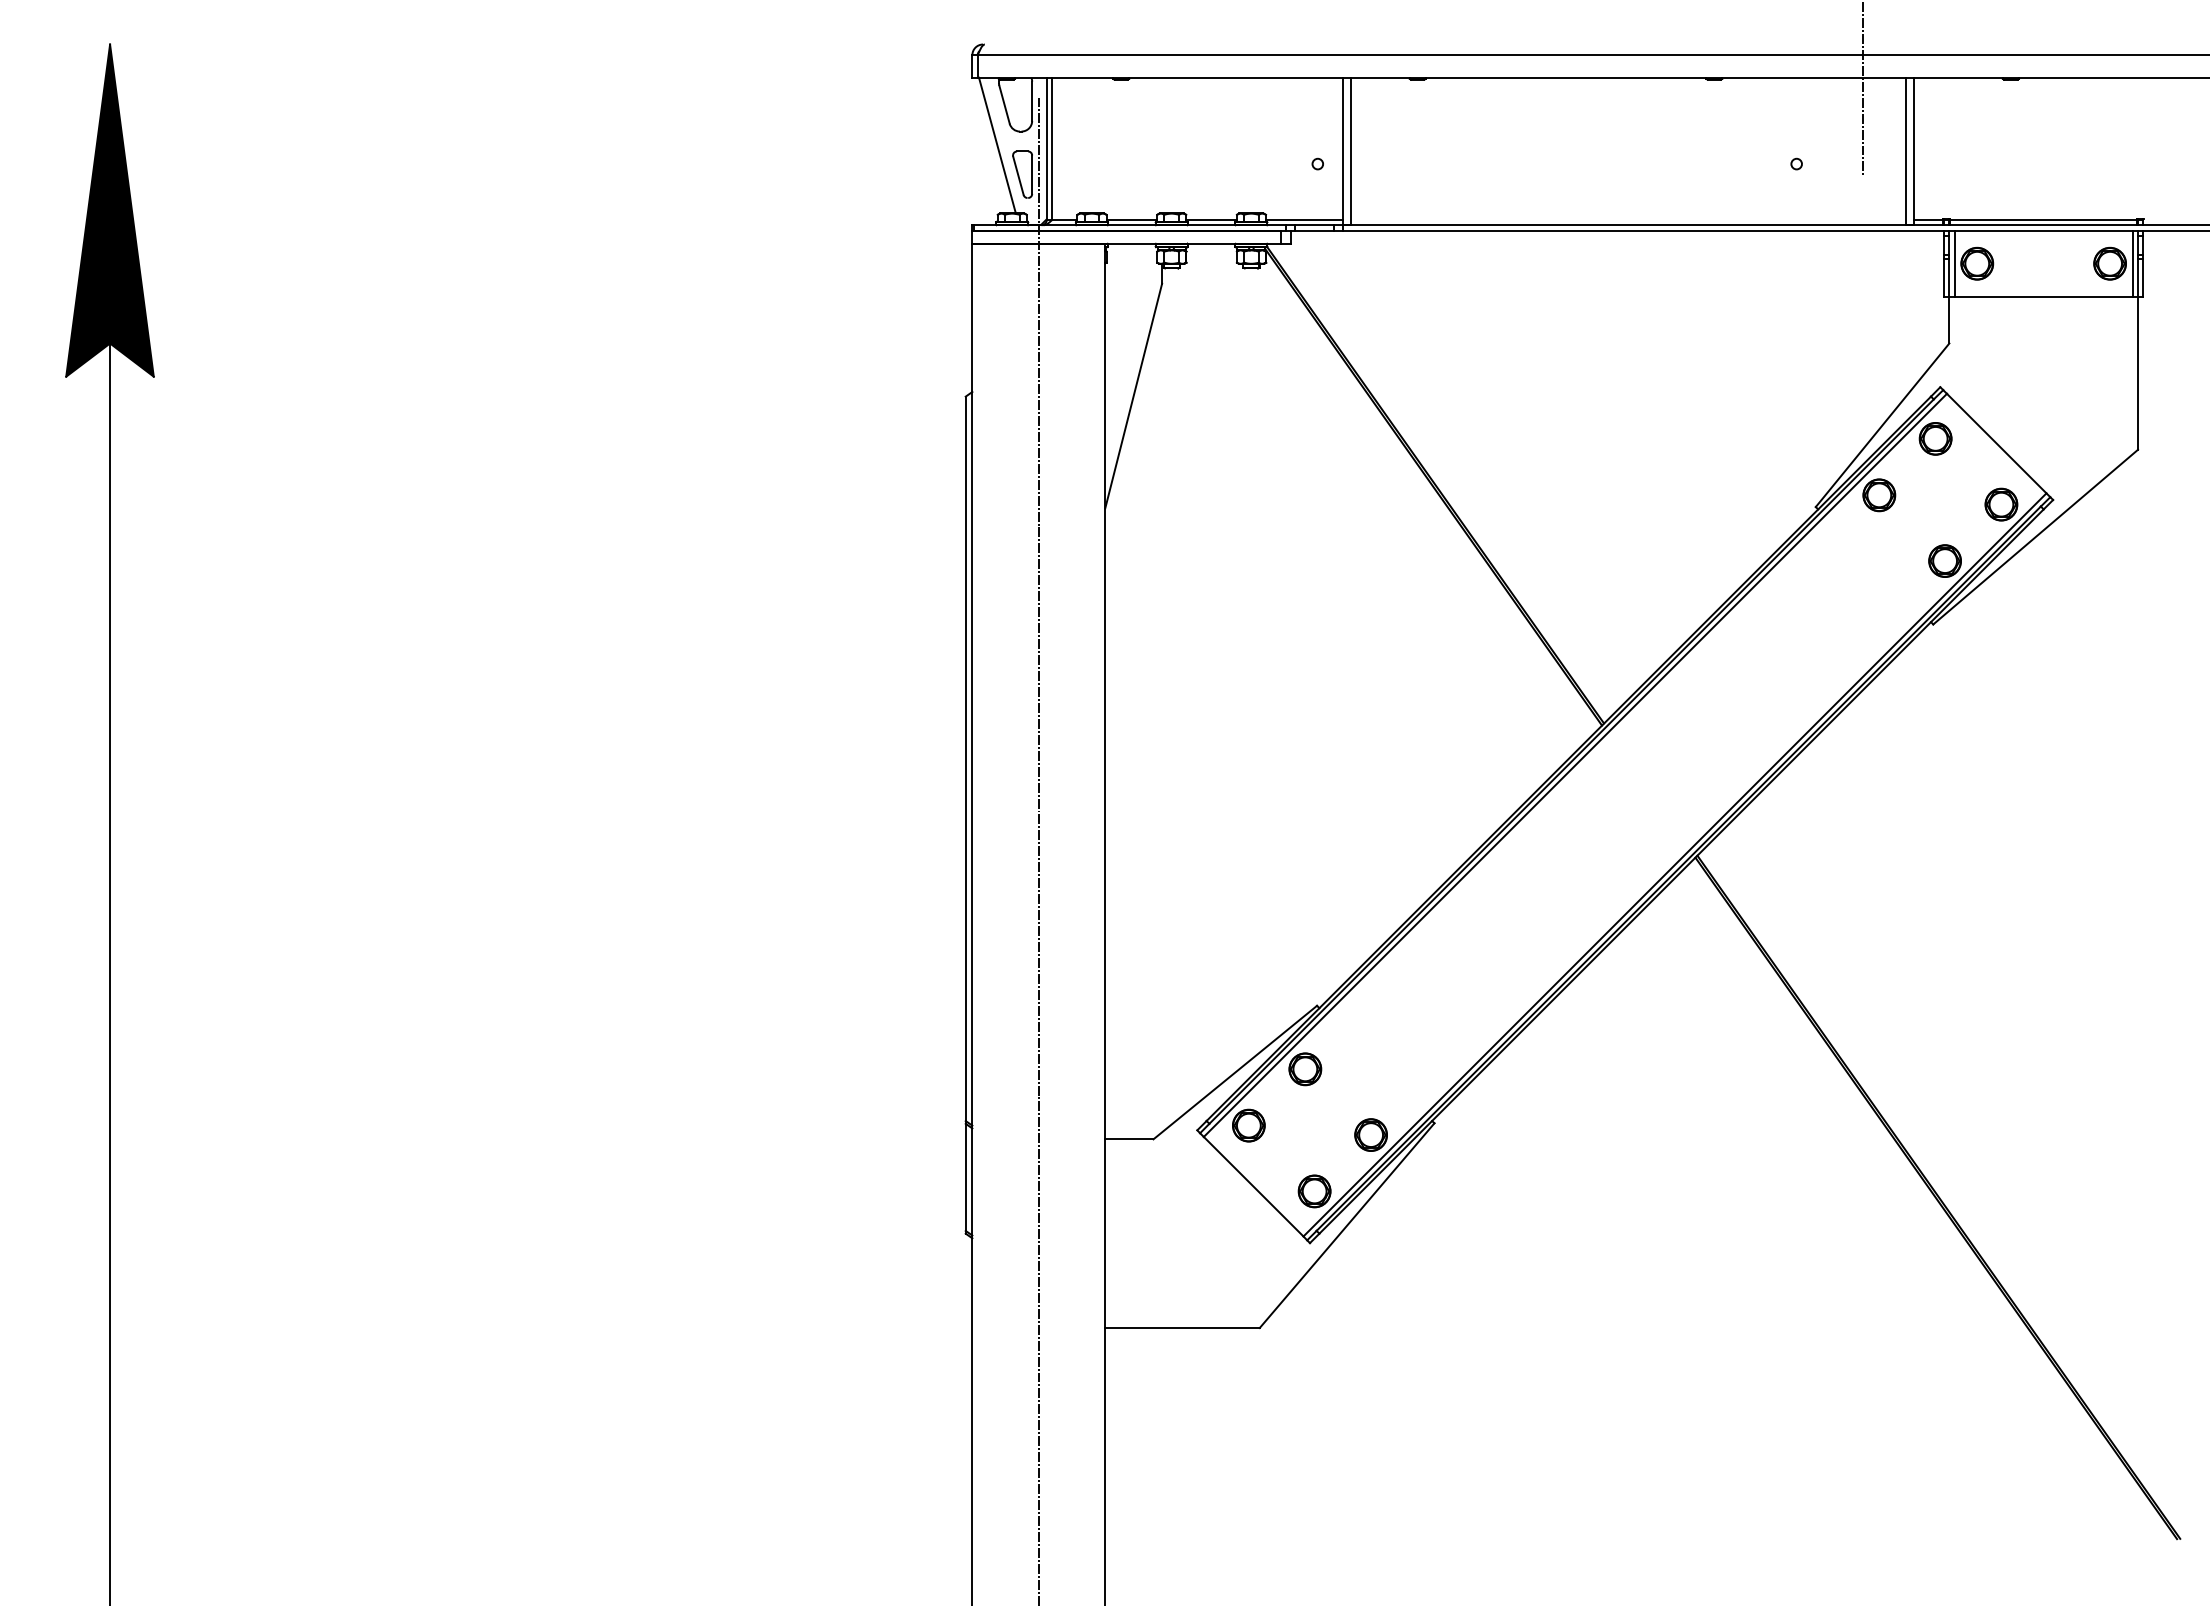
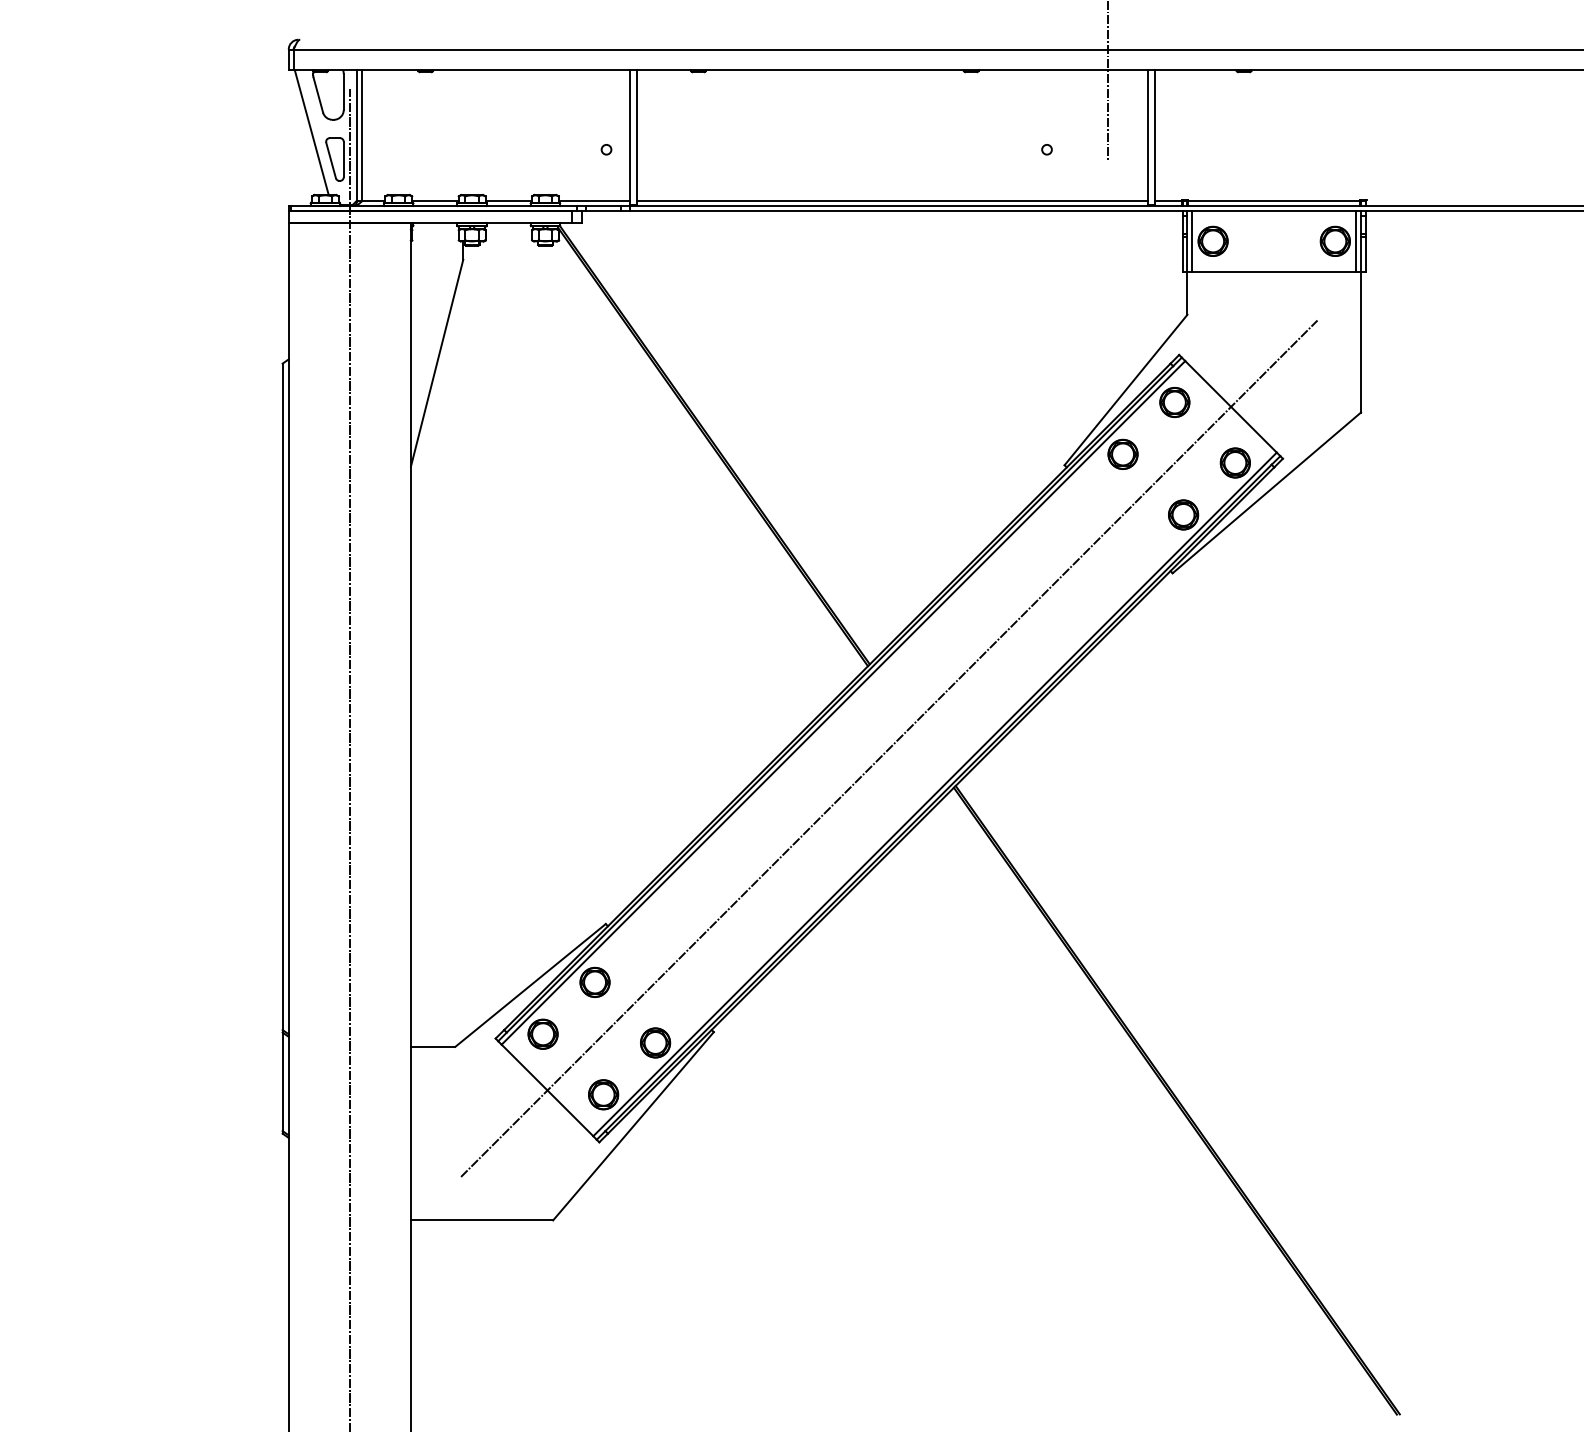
line: (1628, 219) -> (892, 200), added
line: (1624, 814) -> (888, 748), added

